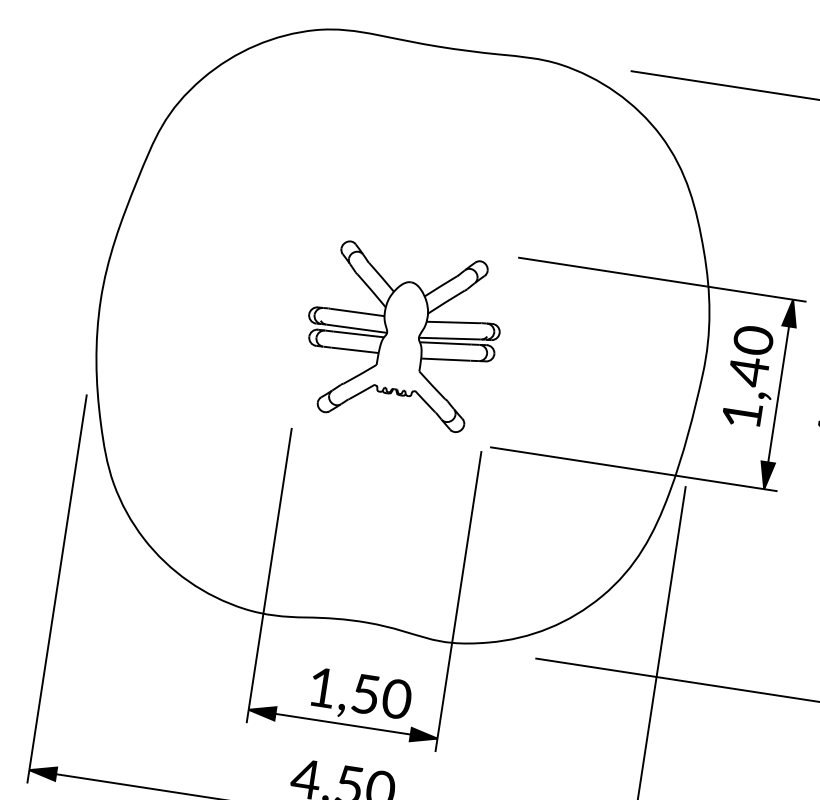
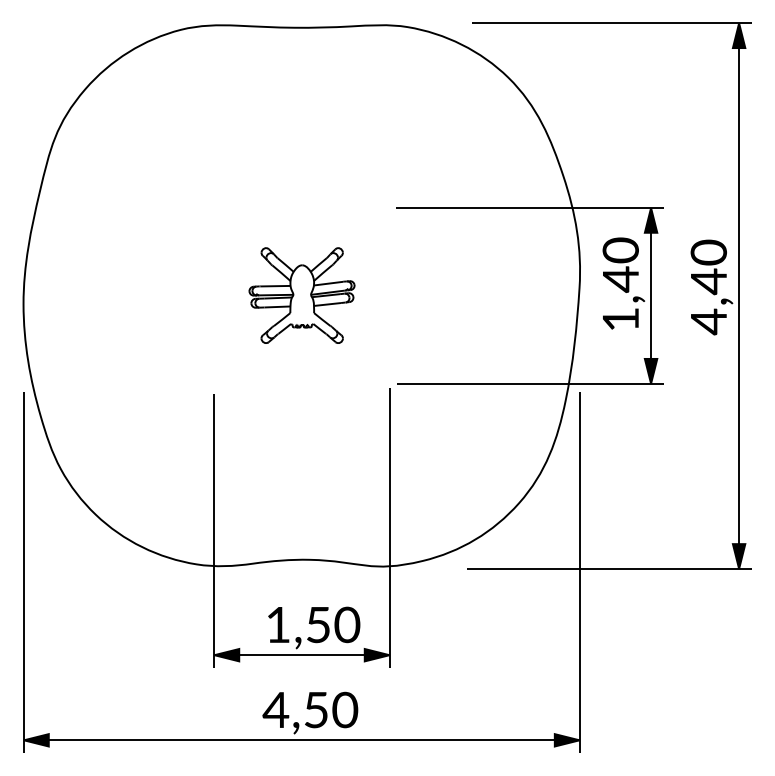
part: (401, 336) -> (301, 295), size x0.6

